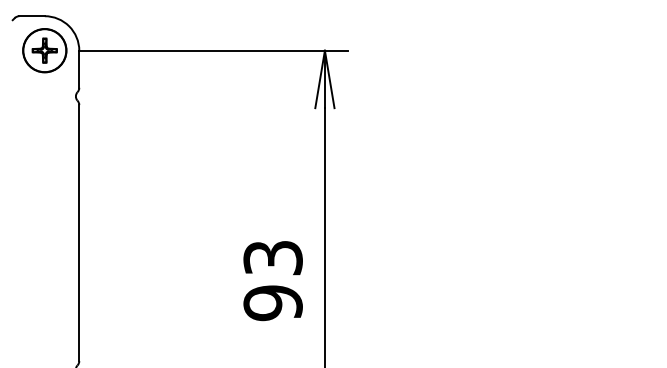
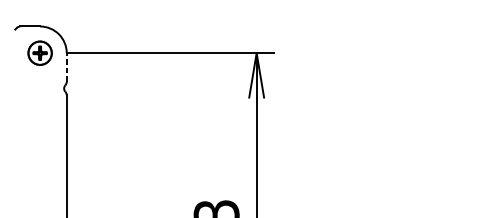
part: (44, 50) -> (39, 53), size x0.7
line: (79, 69) -> (66, 67), solid -> dashed

